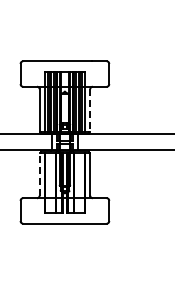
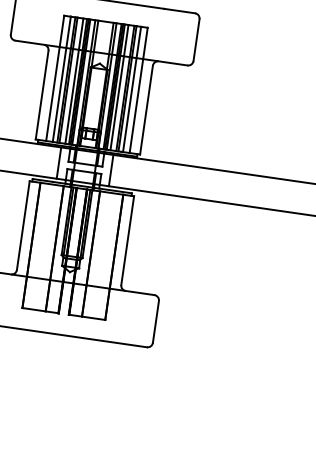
line: (90, 110) -> (147, 109), dashed -> solid
line: (39, 174) -> (23, 226), dashed -> solid

